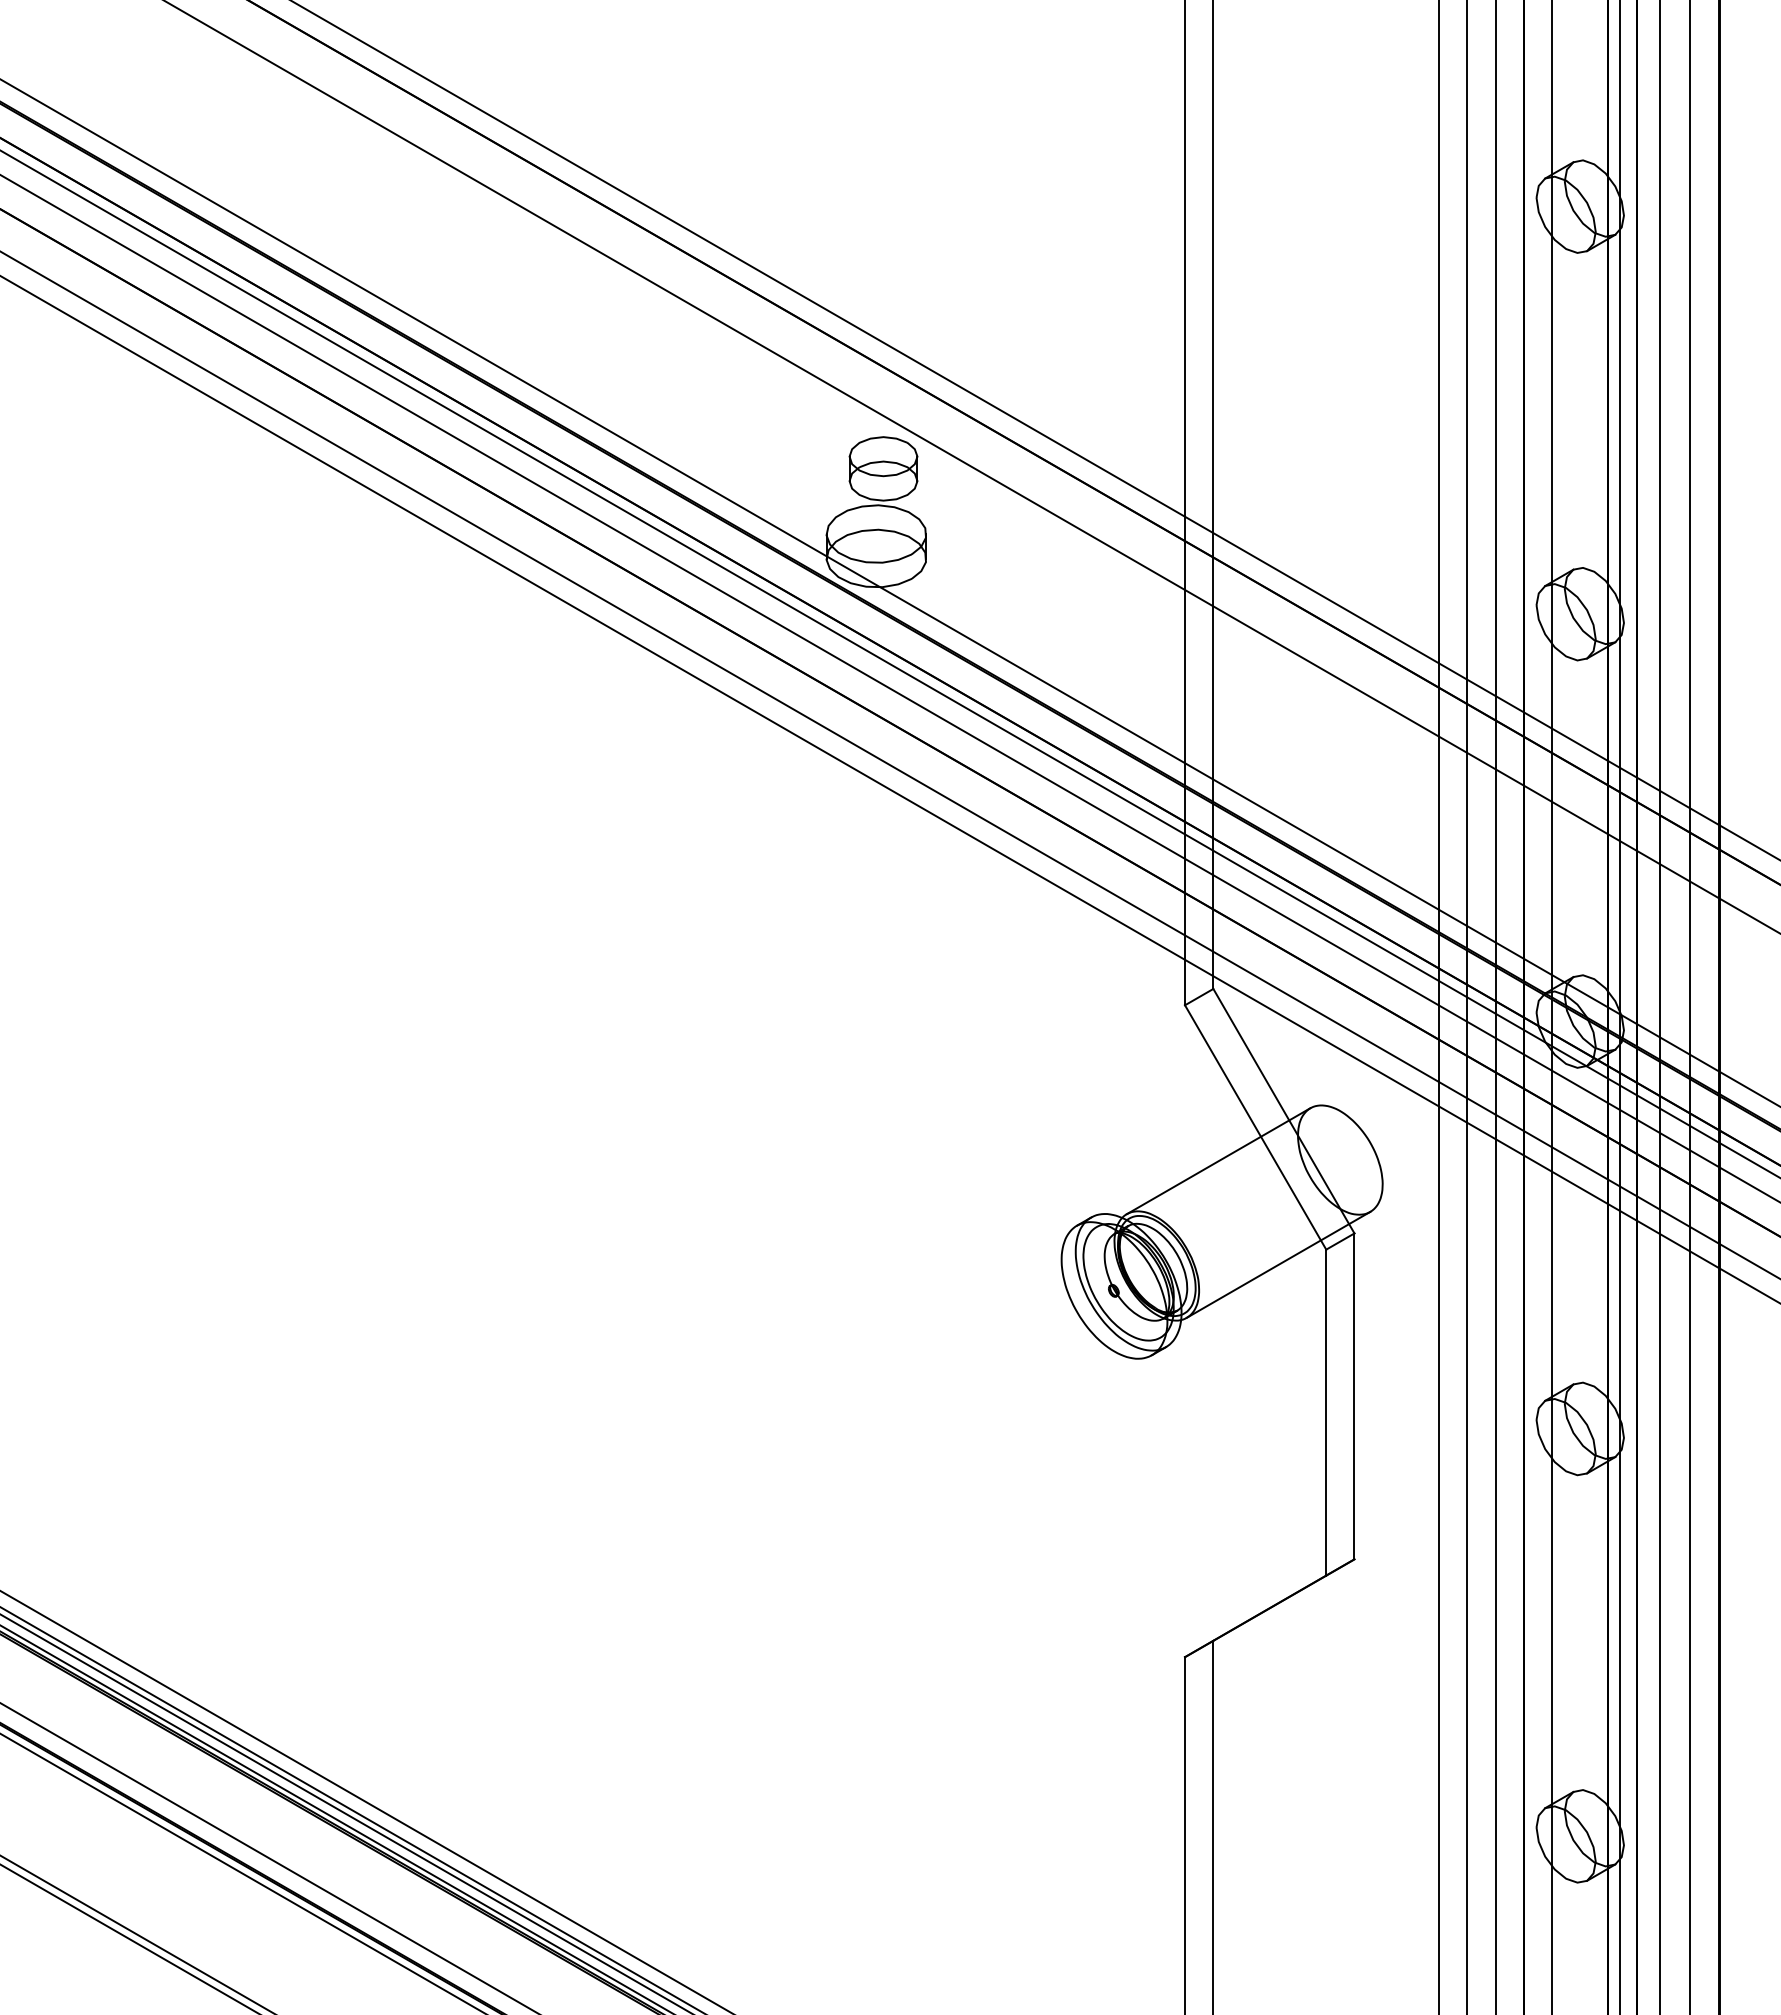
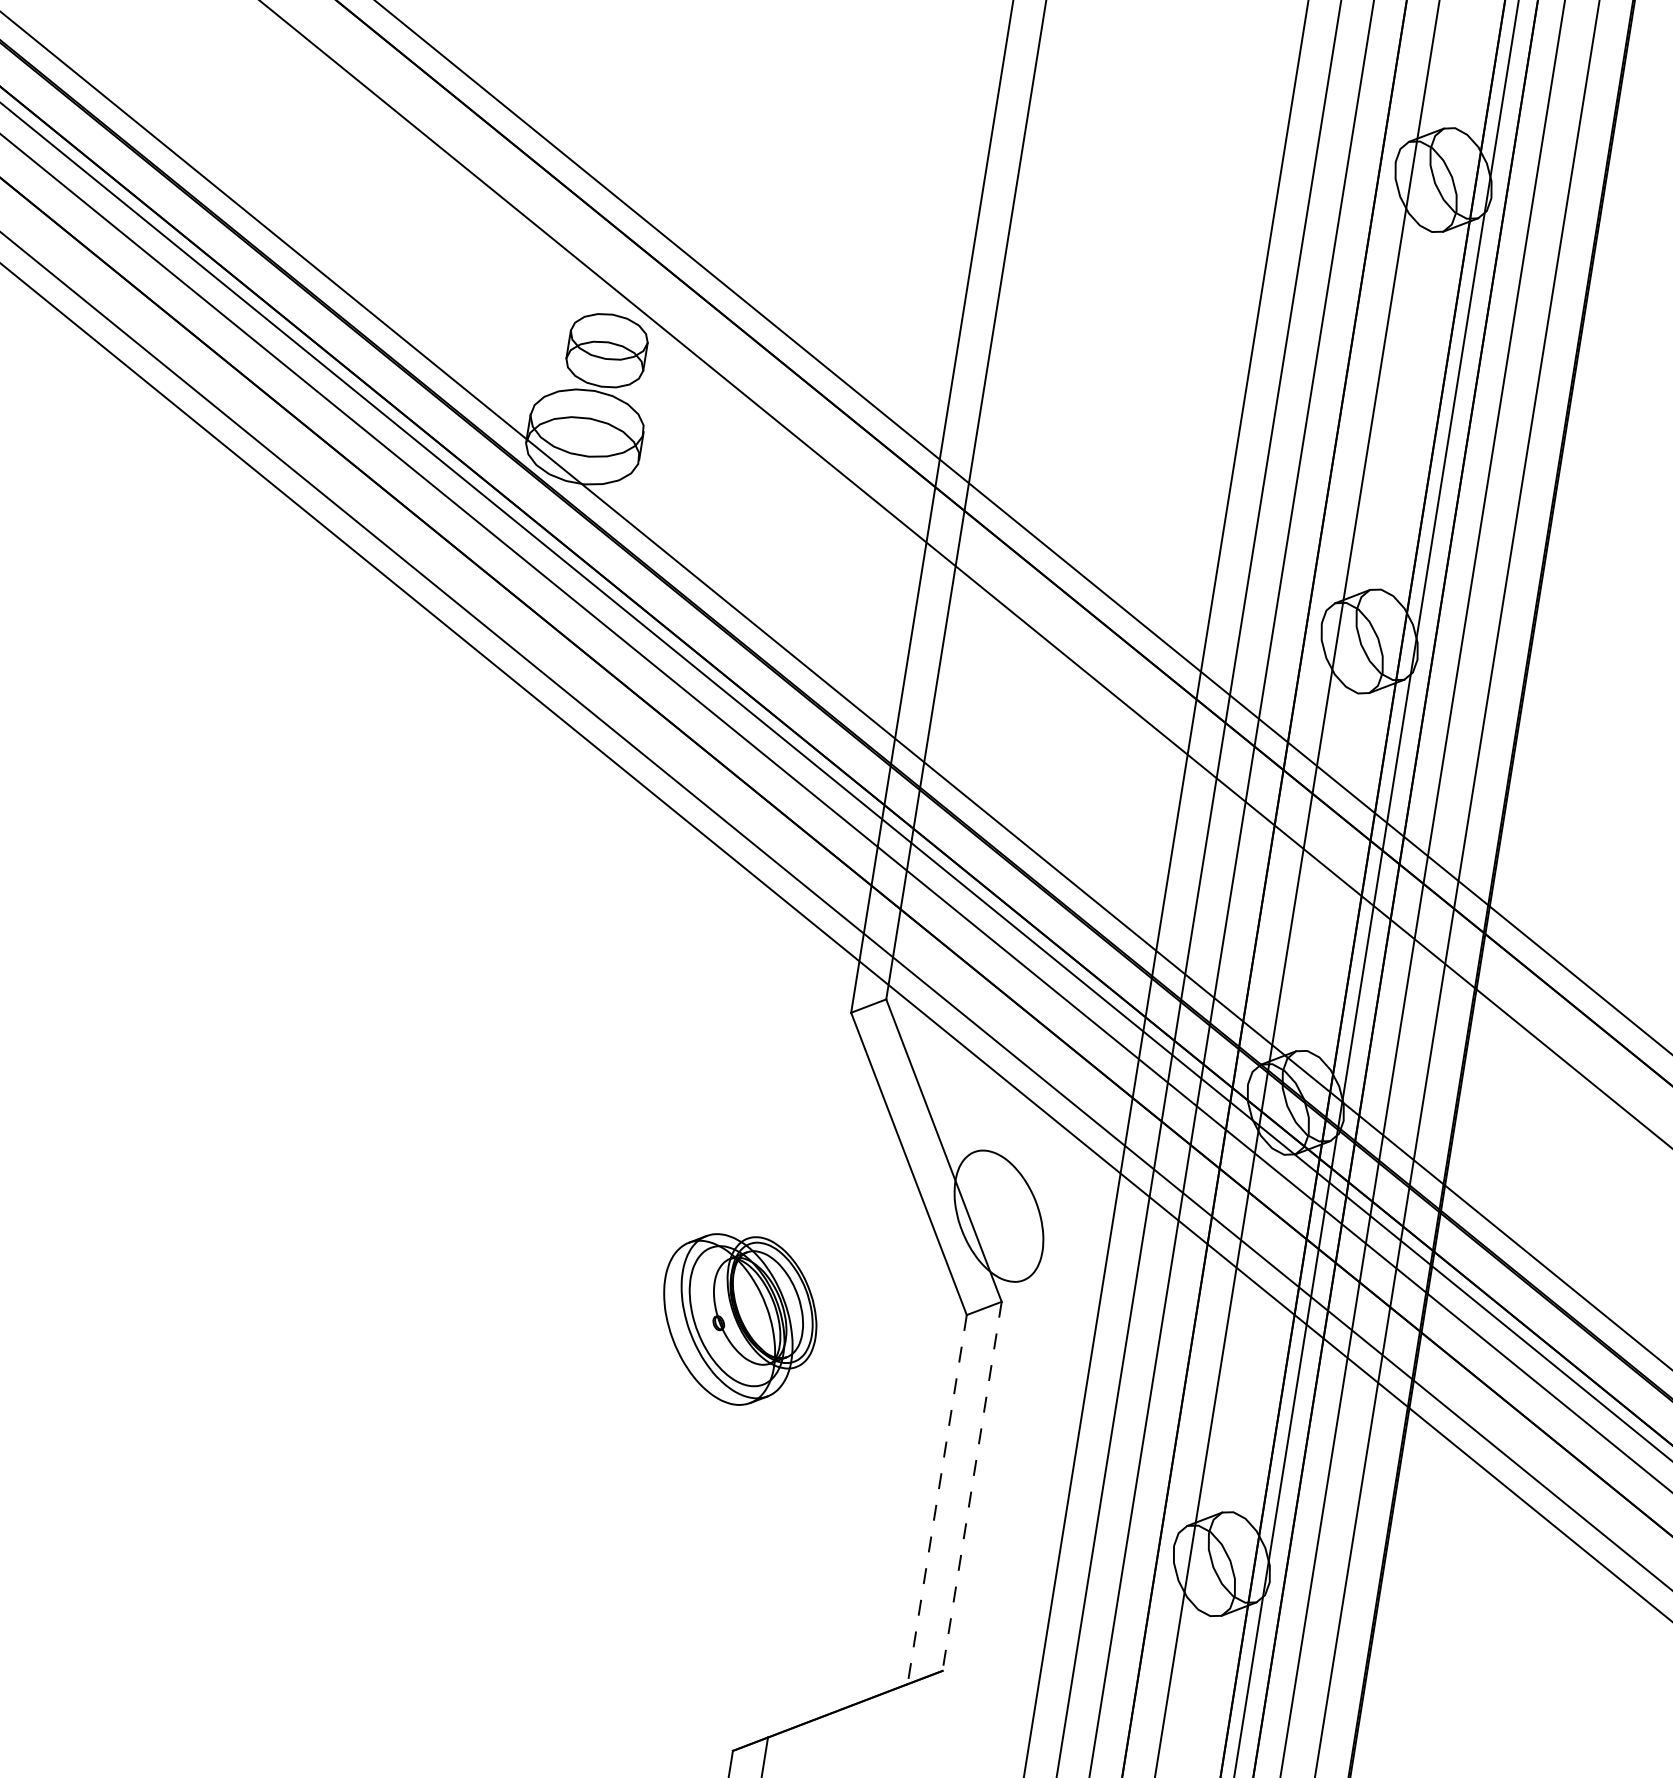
line: (1218, 1161) -> (860, 1195), removed
line: (1278, 1264) -> (910, 1323), removed
line: (1354, 1396) -> (972, 1486), solid -> dashed
line: (1326, 1412) -> (937, 1499), solid -> dashed

